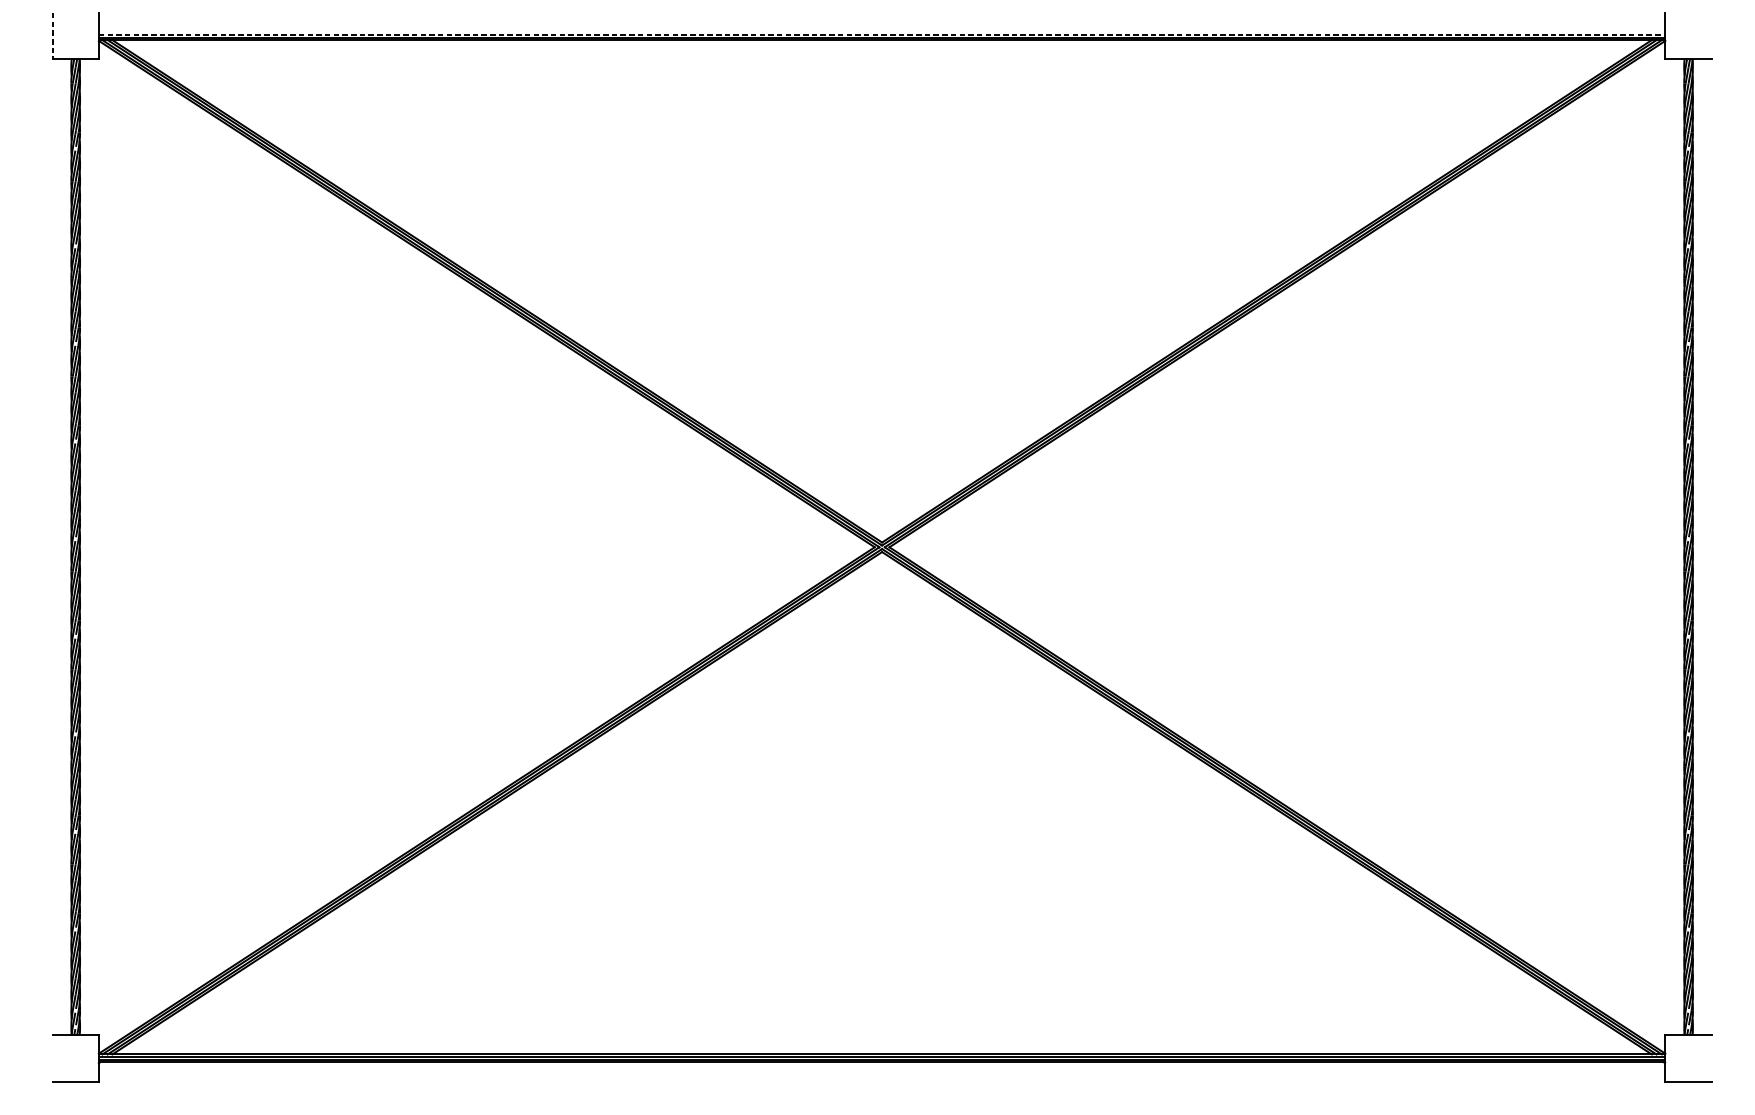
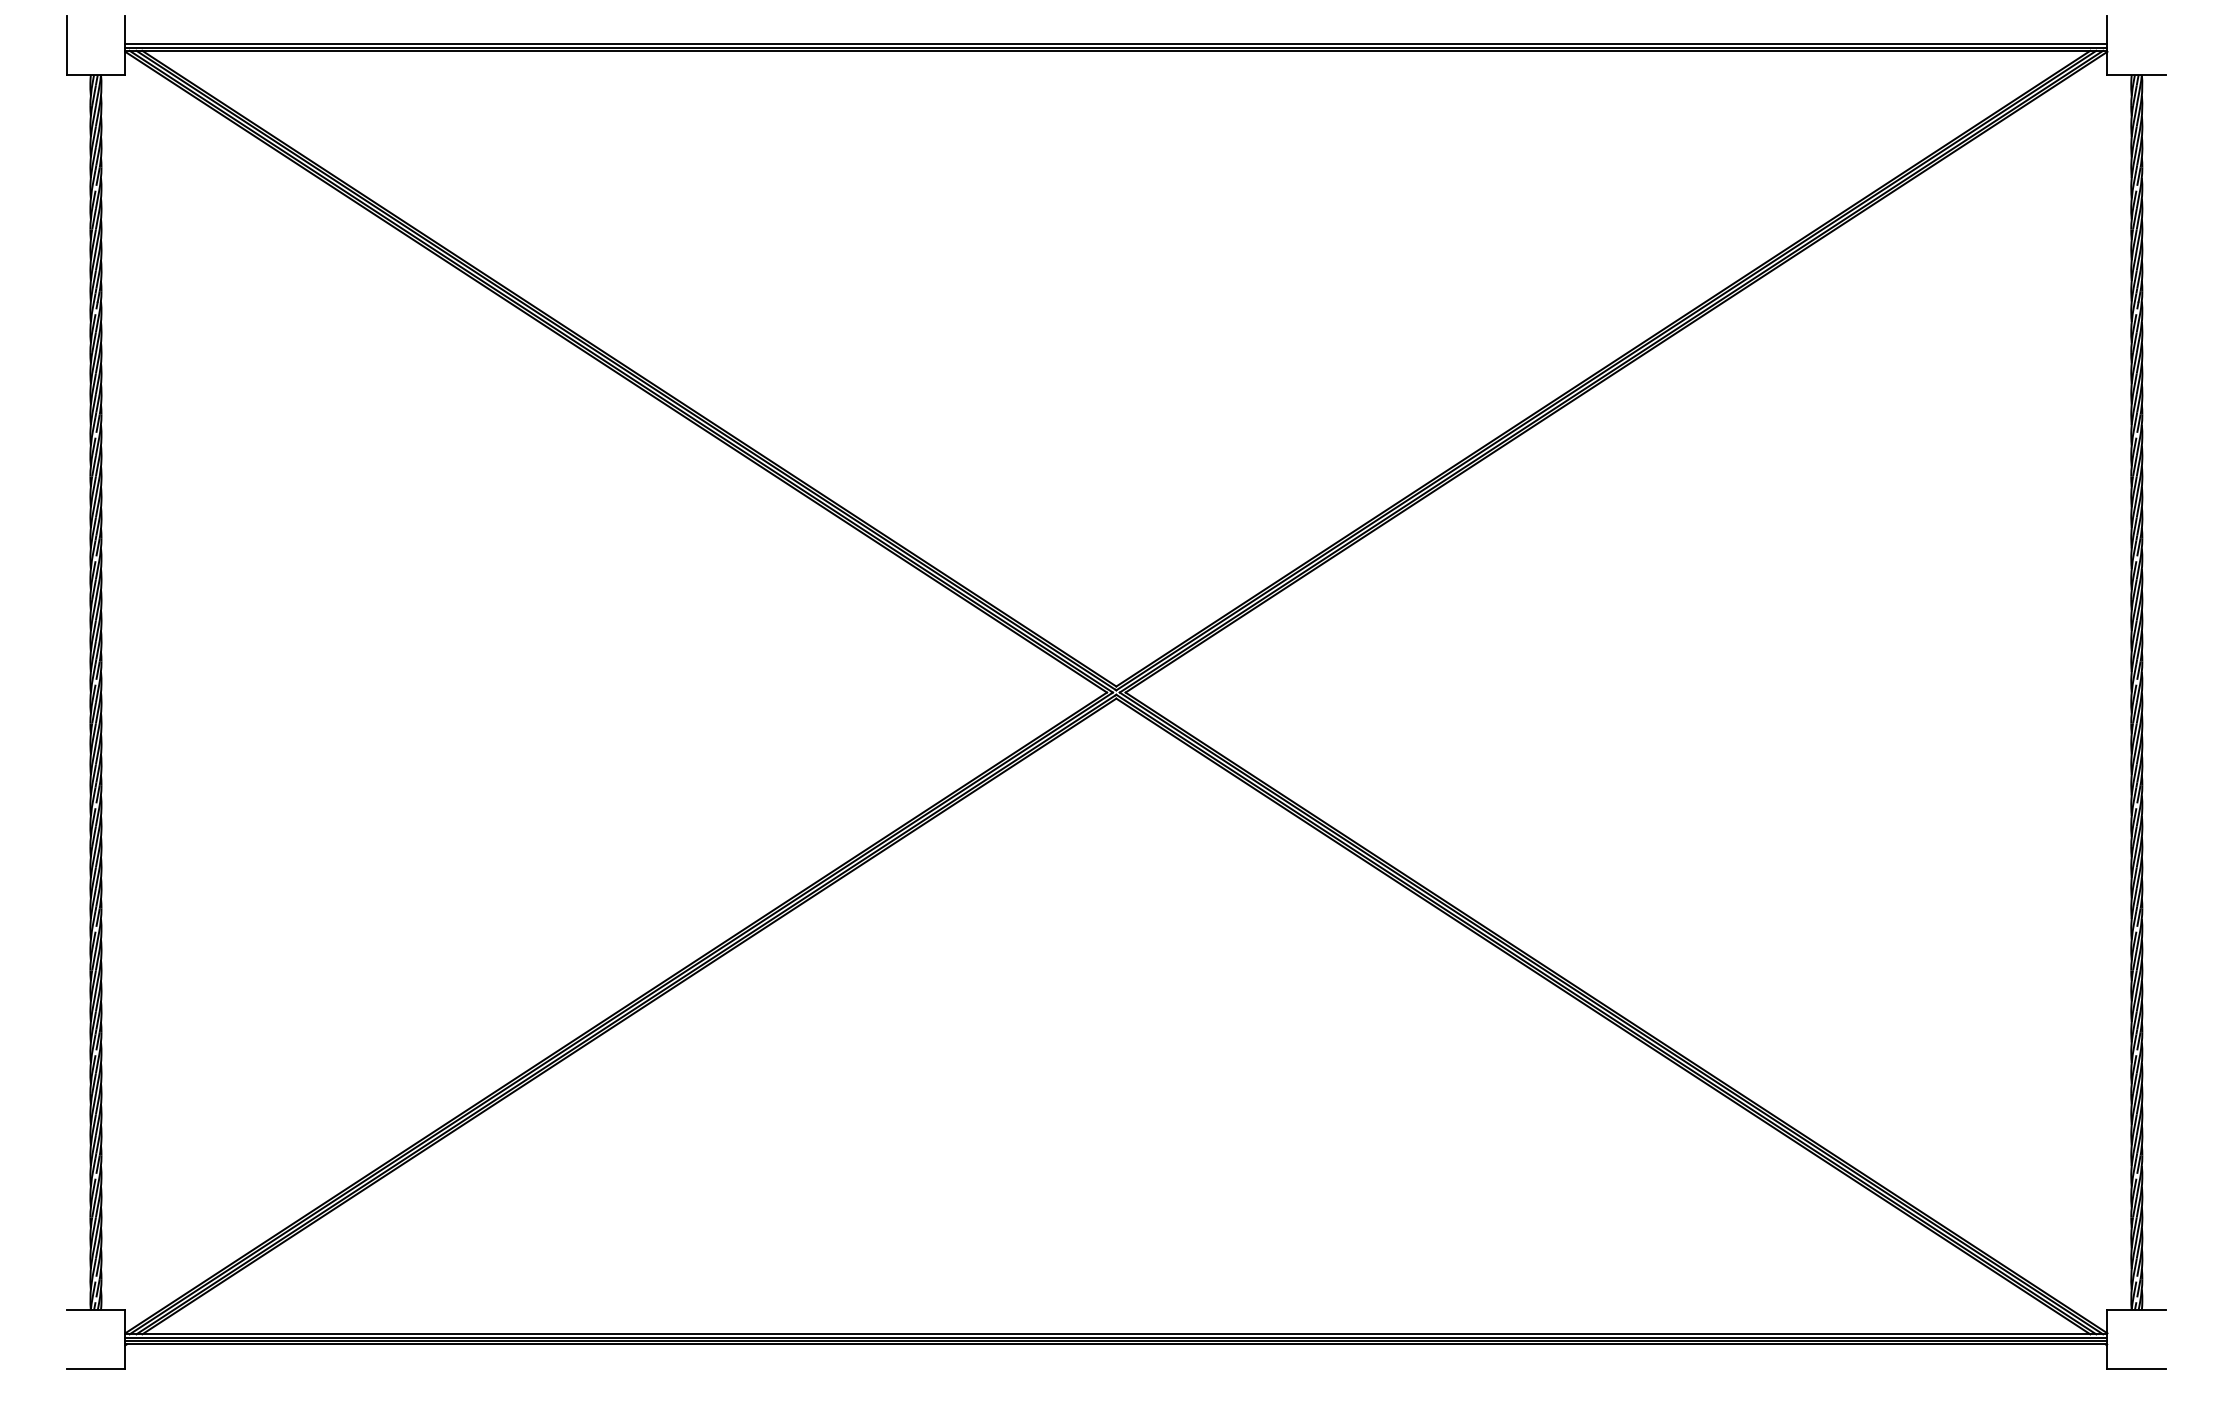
line: (882, 34) -> (1116, 43), dashed -> solid
line: (52, 36) -> (66, 46), dashed -> solid

